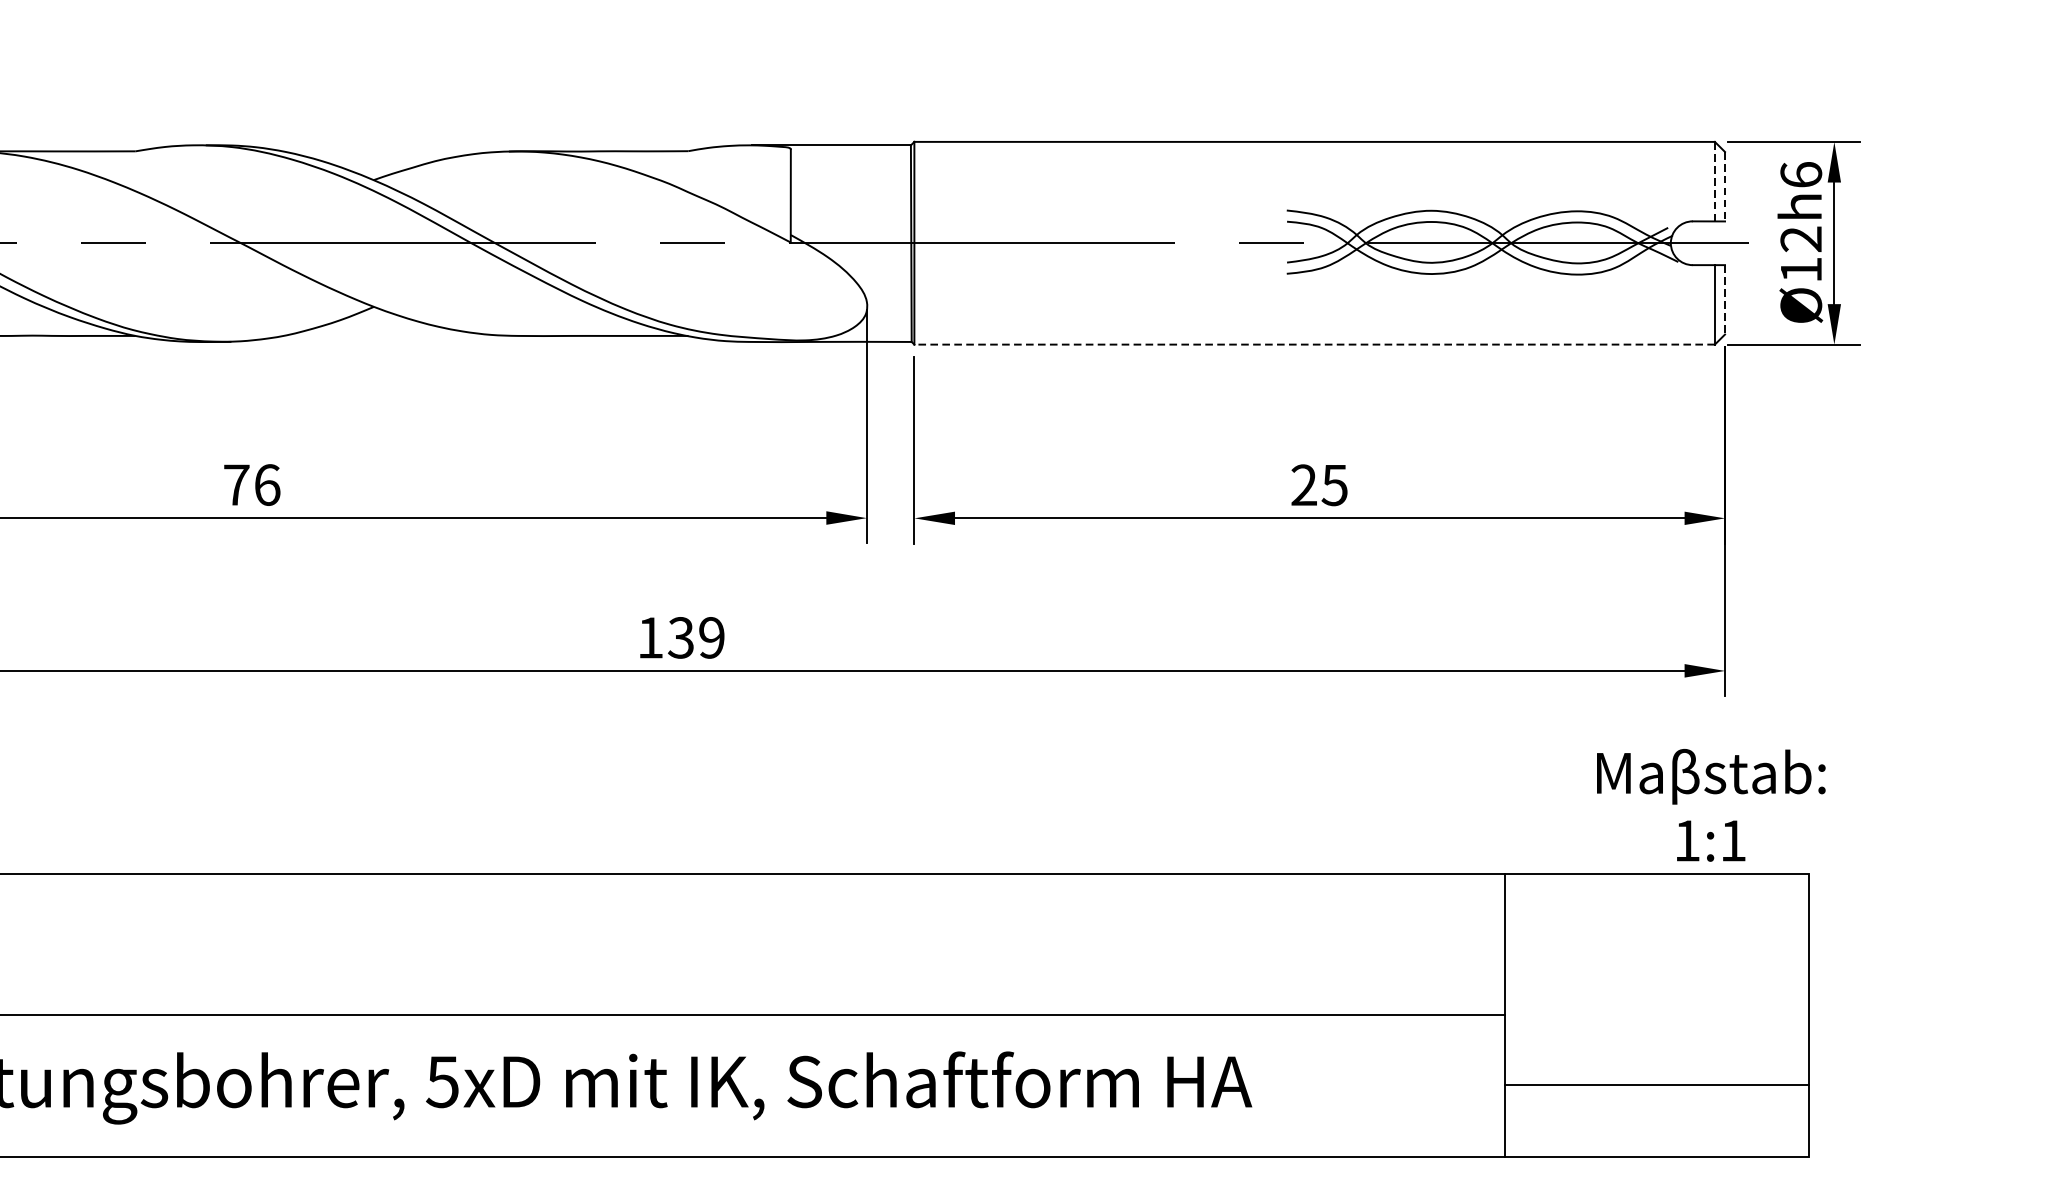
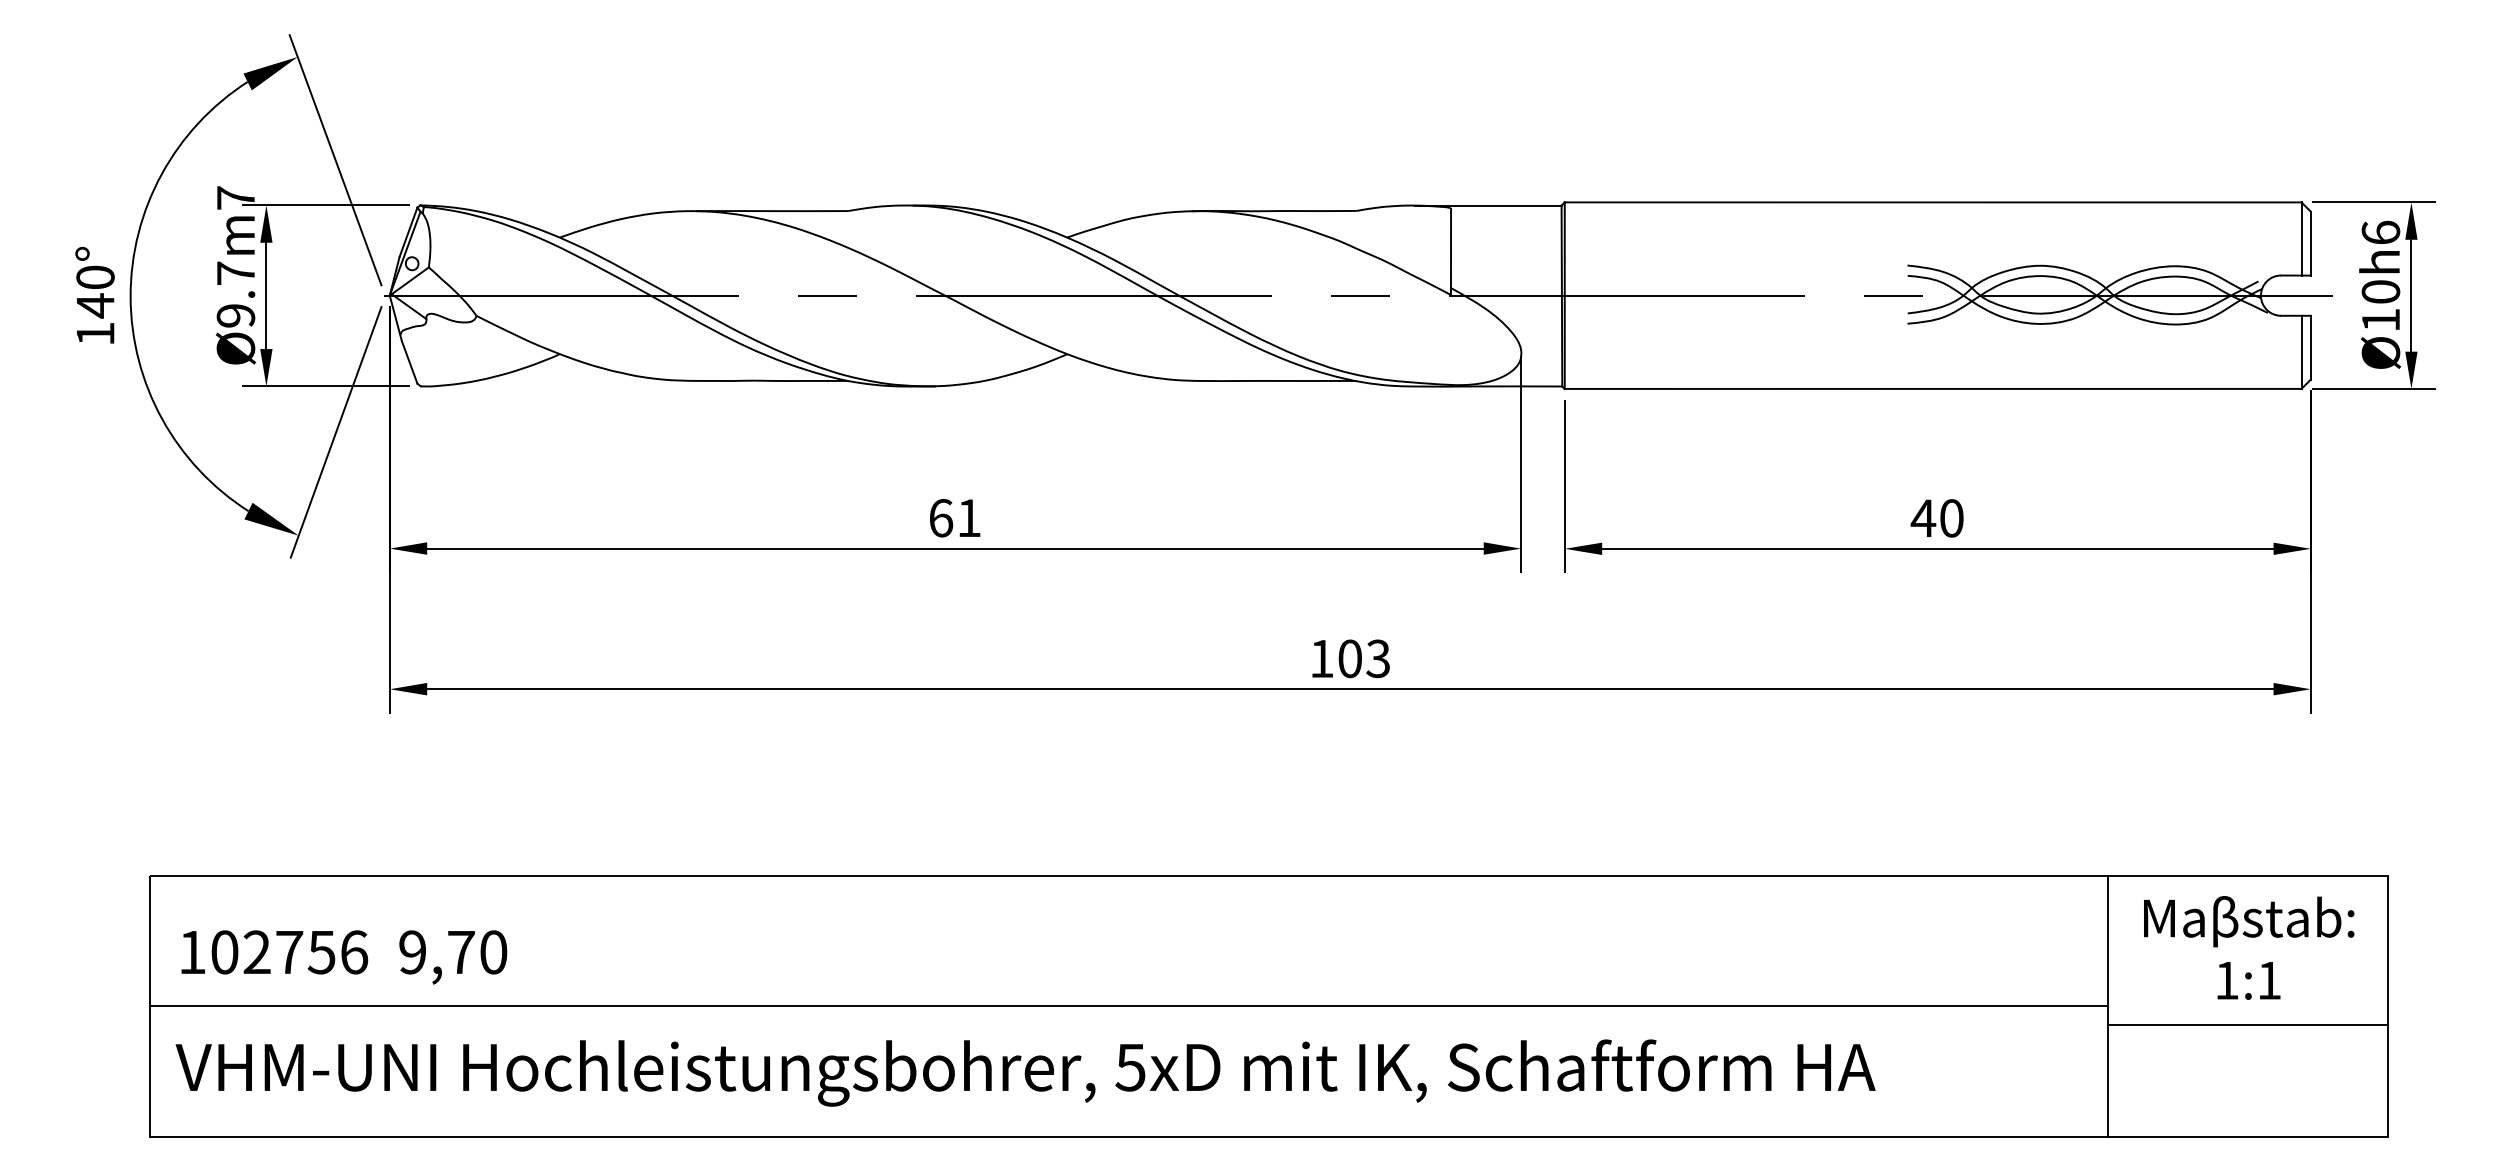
line: (1714, 181) -> (2301, 238), dashed -> solid
line: (1724, 186) -> (2310, 243), dashed -> solid
text: (1800, 238) -> (2380, 291), Ø12h6 -> Ø10h6
line: (1724, 299) -> (2310, 347), dashed -> solid
line: (1313, 344) -> (1932, 388), dashed -> solid
text: (252, 485) -> (955, 518), 76 -> 61
text: (1318, 485) -> (1936, 518), 25 -> 40
text: (695, 637) -> (1363, 658), 139 -> 103
text: (1711, 804) -> (2249, 947), moved
line: (1657, 1084) -> (2248, 1024), moved

